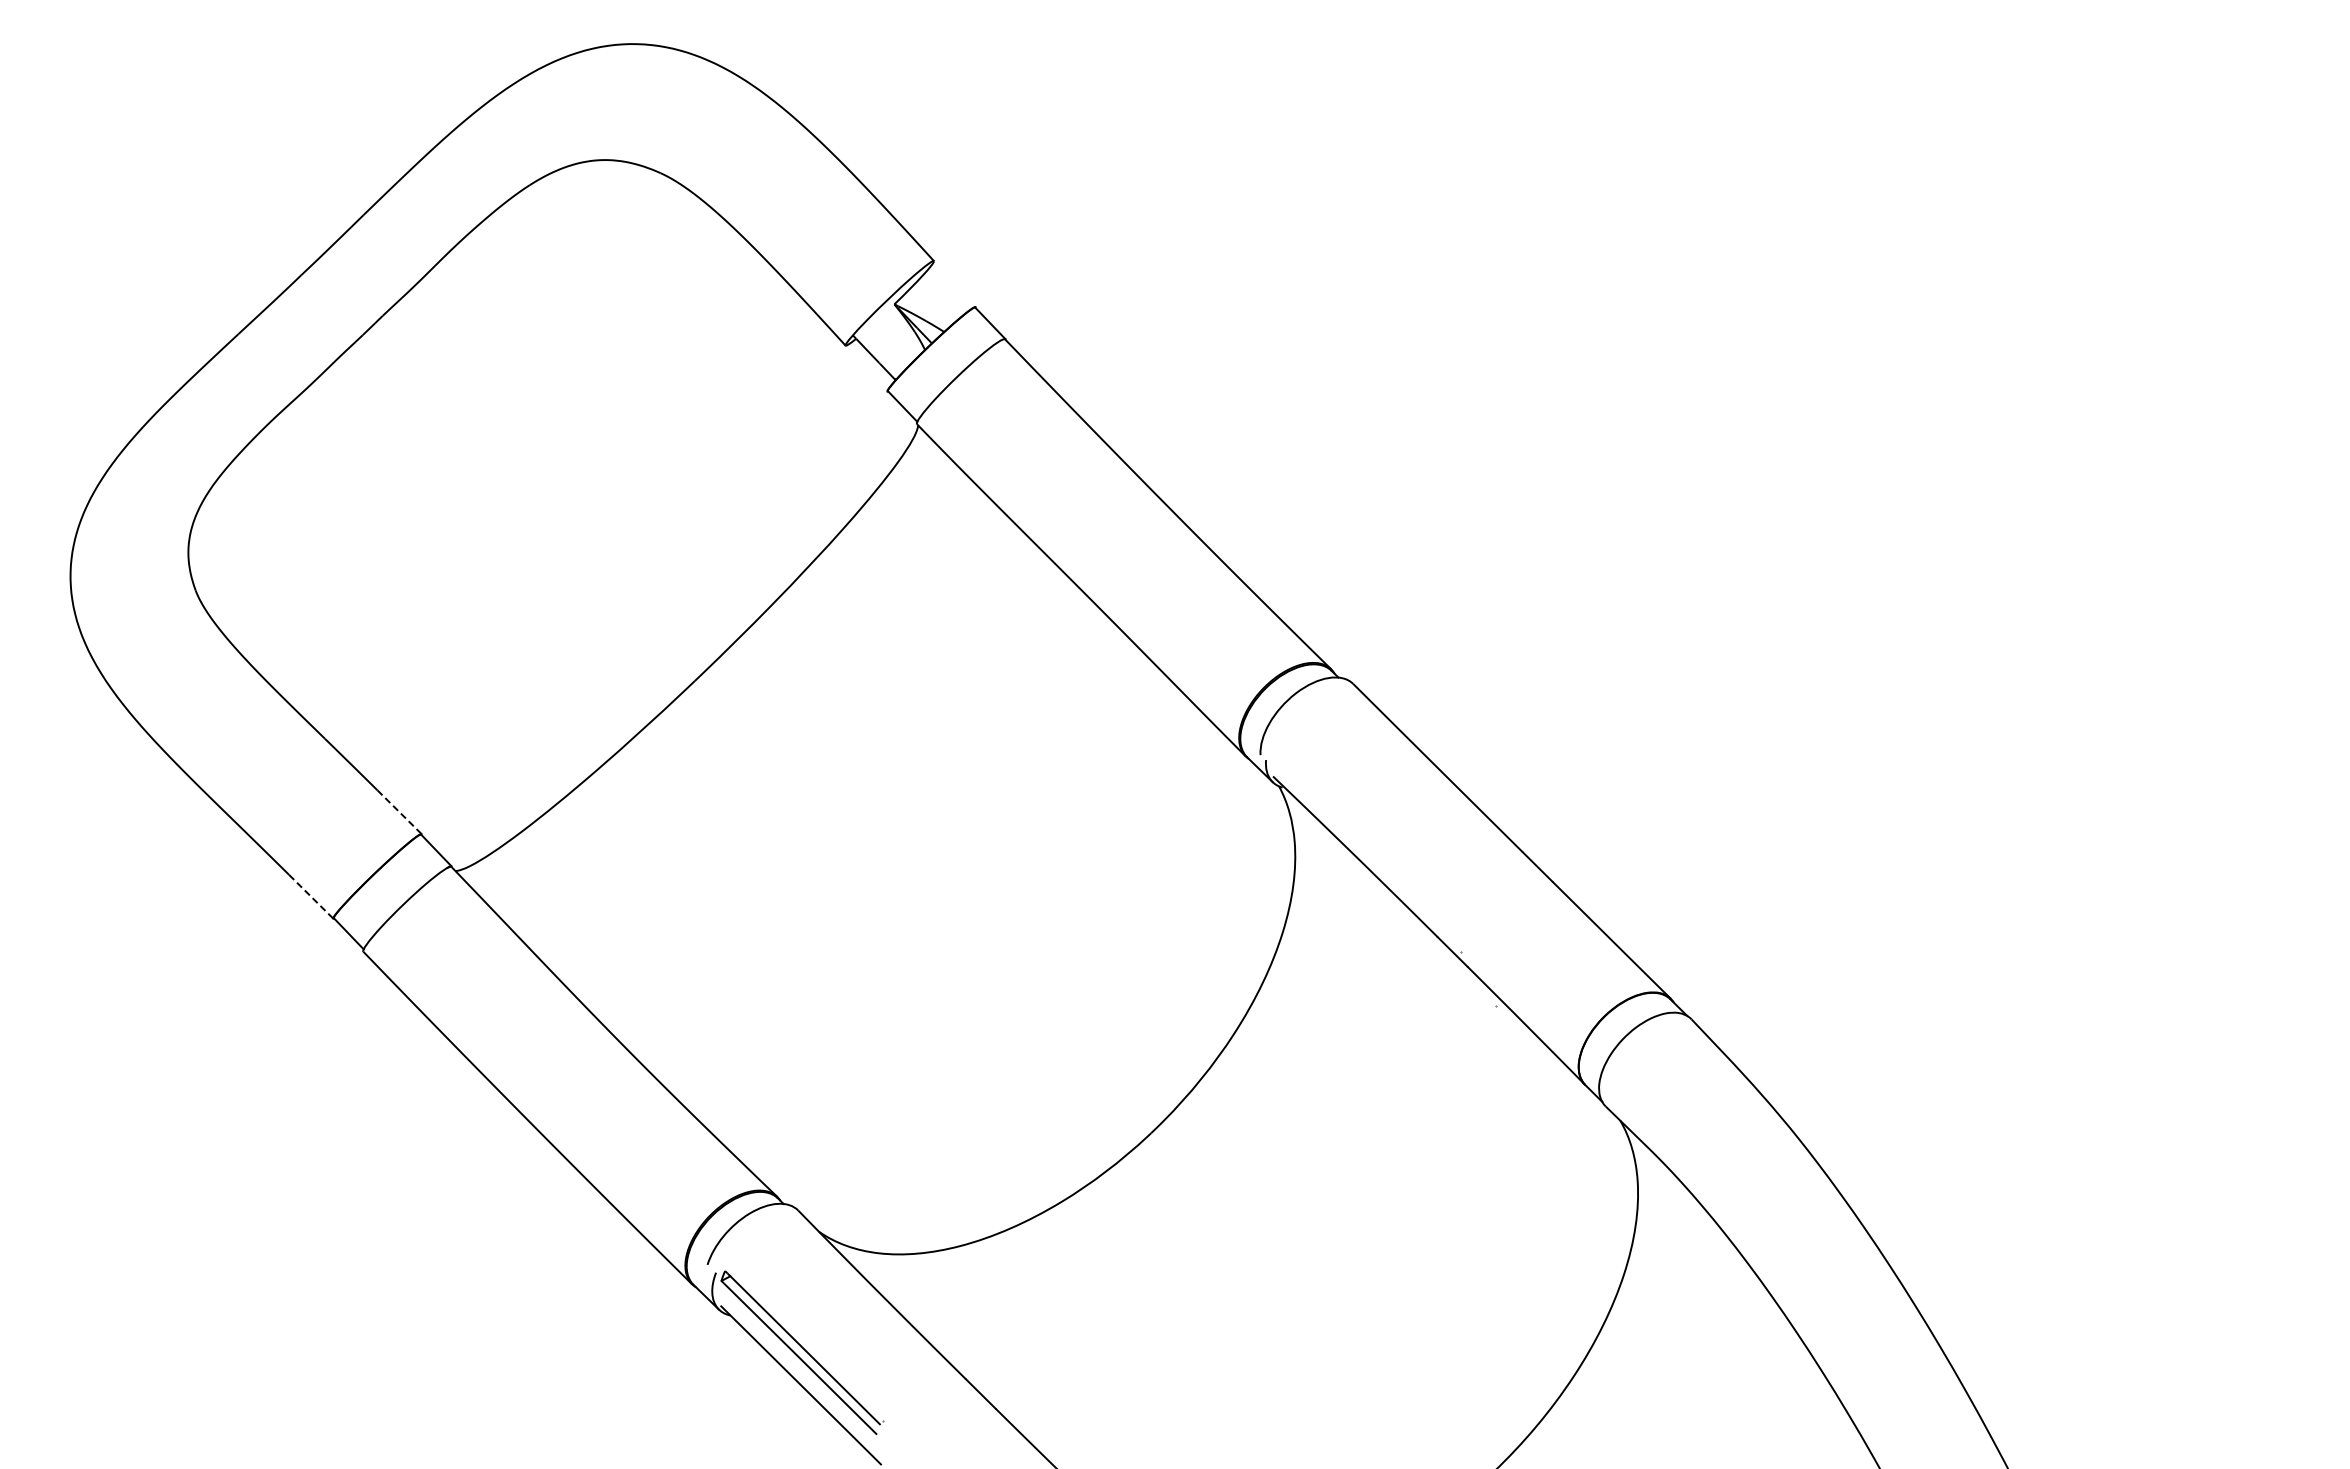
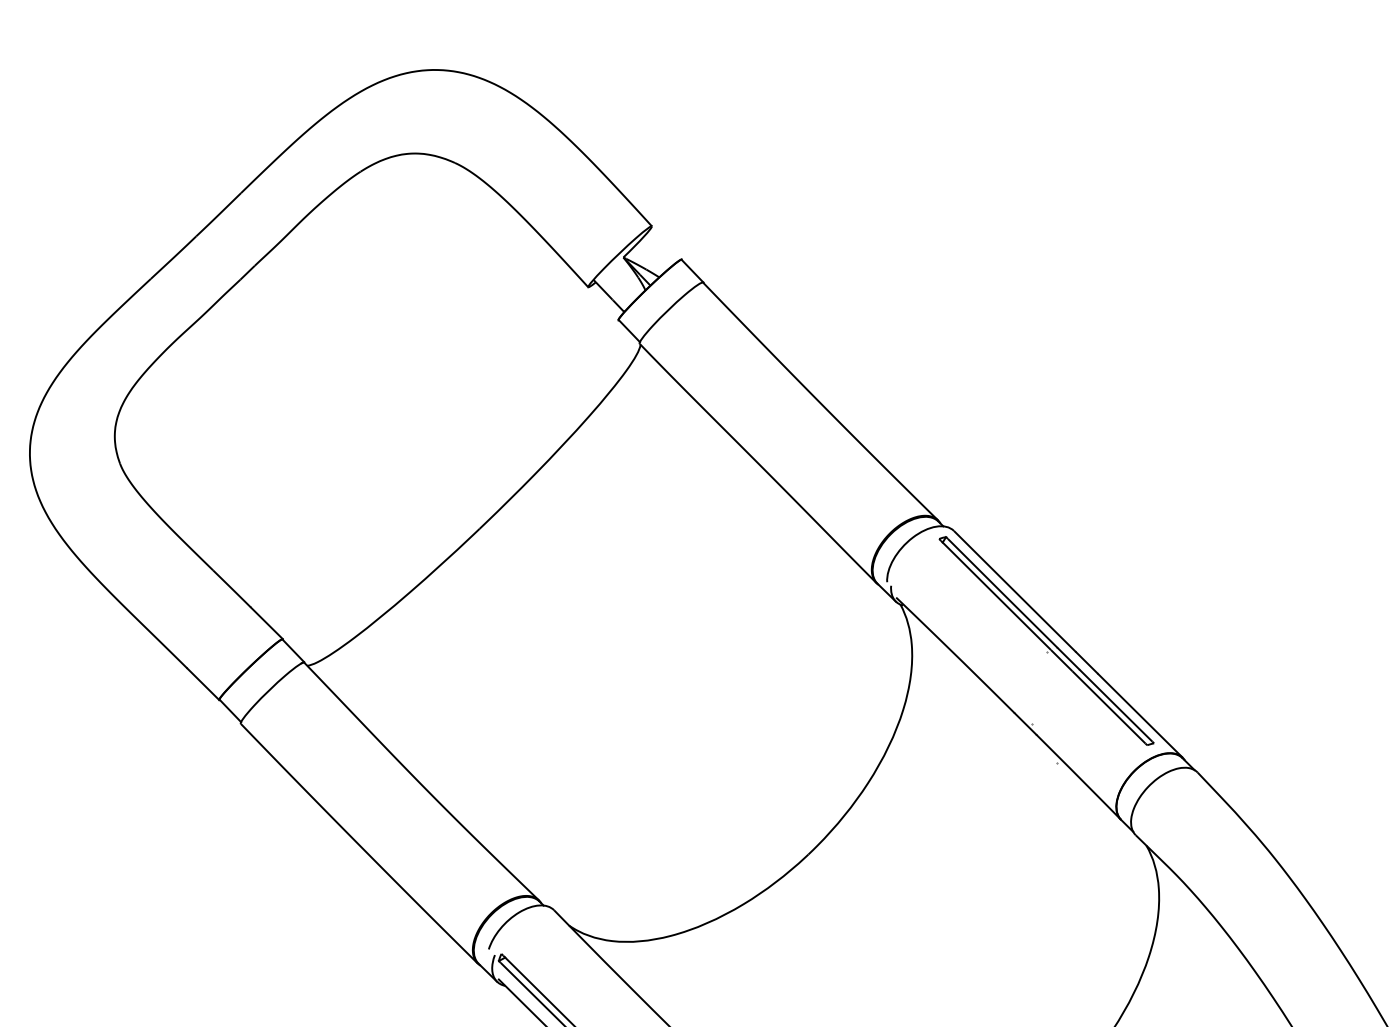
line: (399, 812) -> (266, 623), dashed -> solid
part: (1481, 836) -> (1046, 640), added
line: (311, 897) -> (203, 684), dashed -> solid

